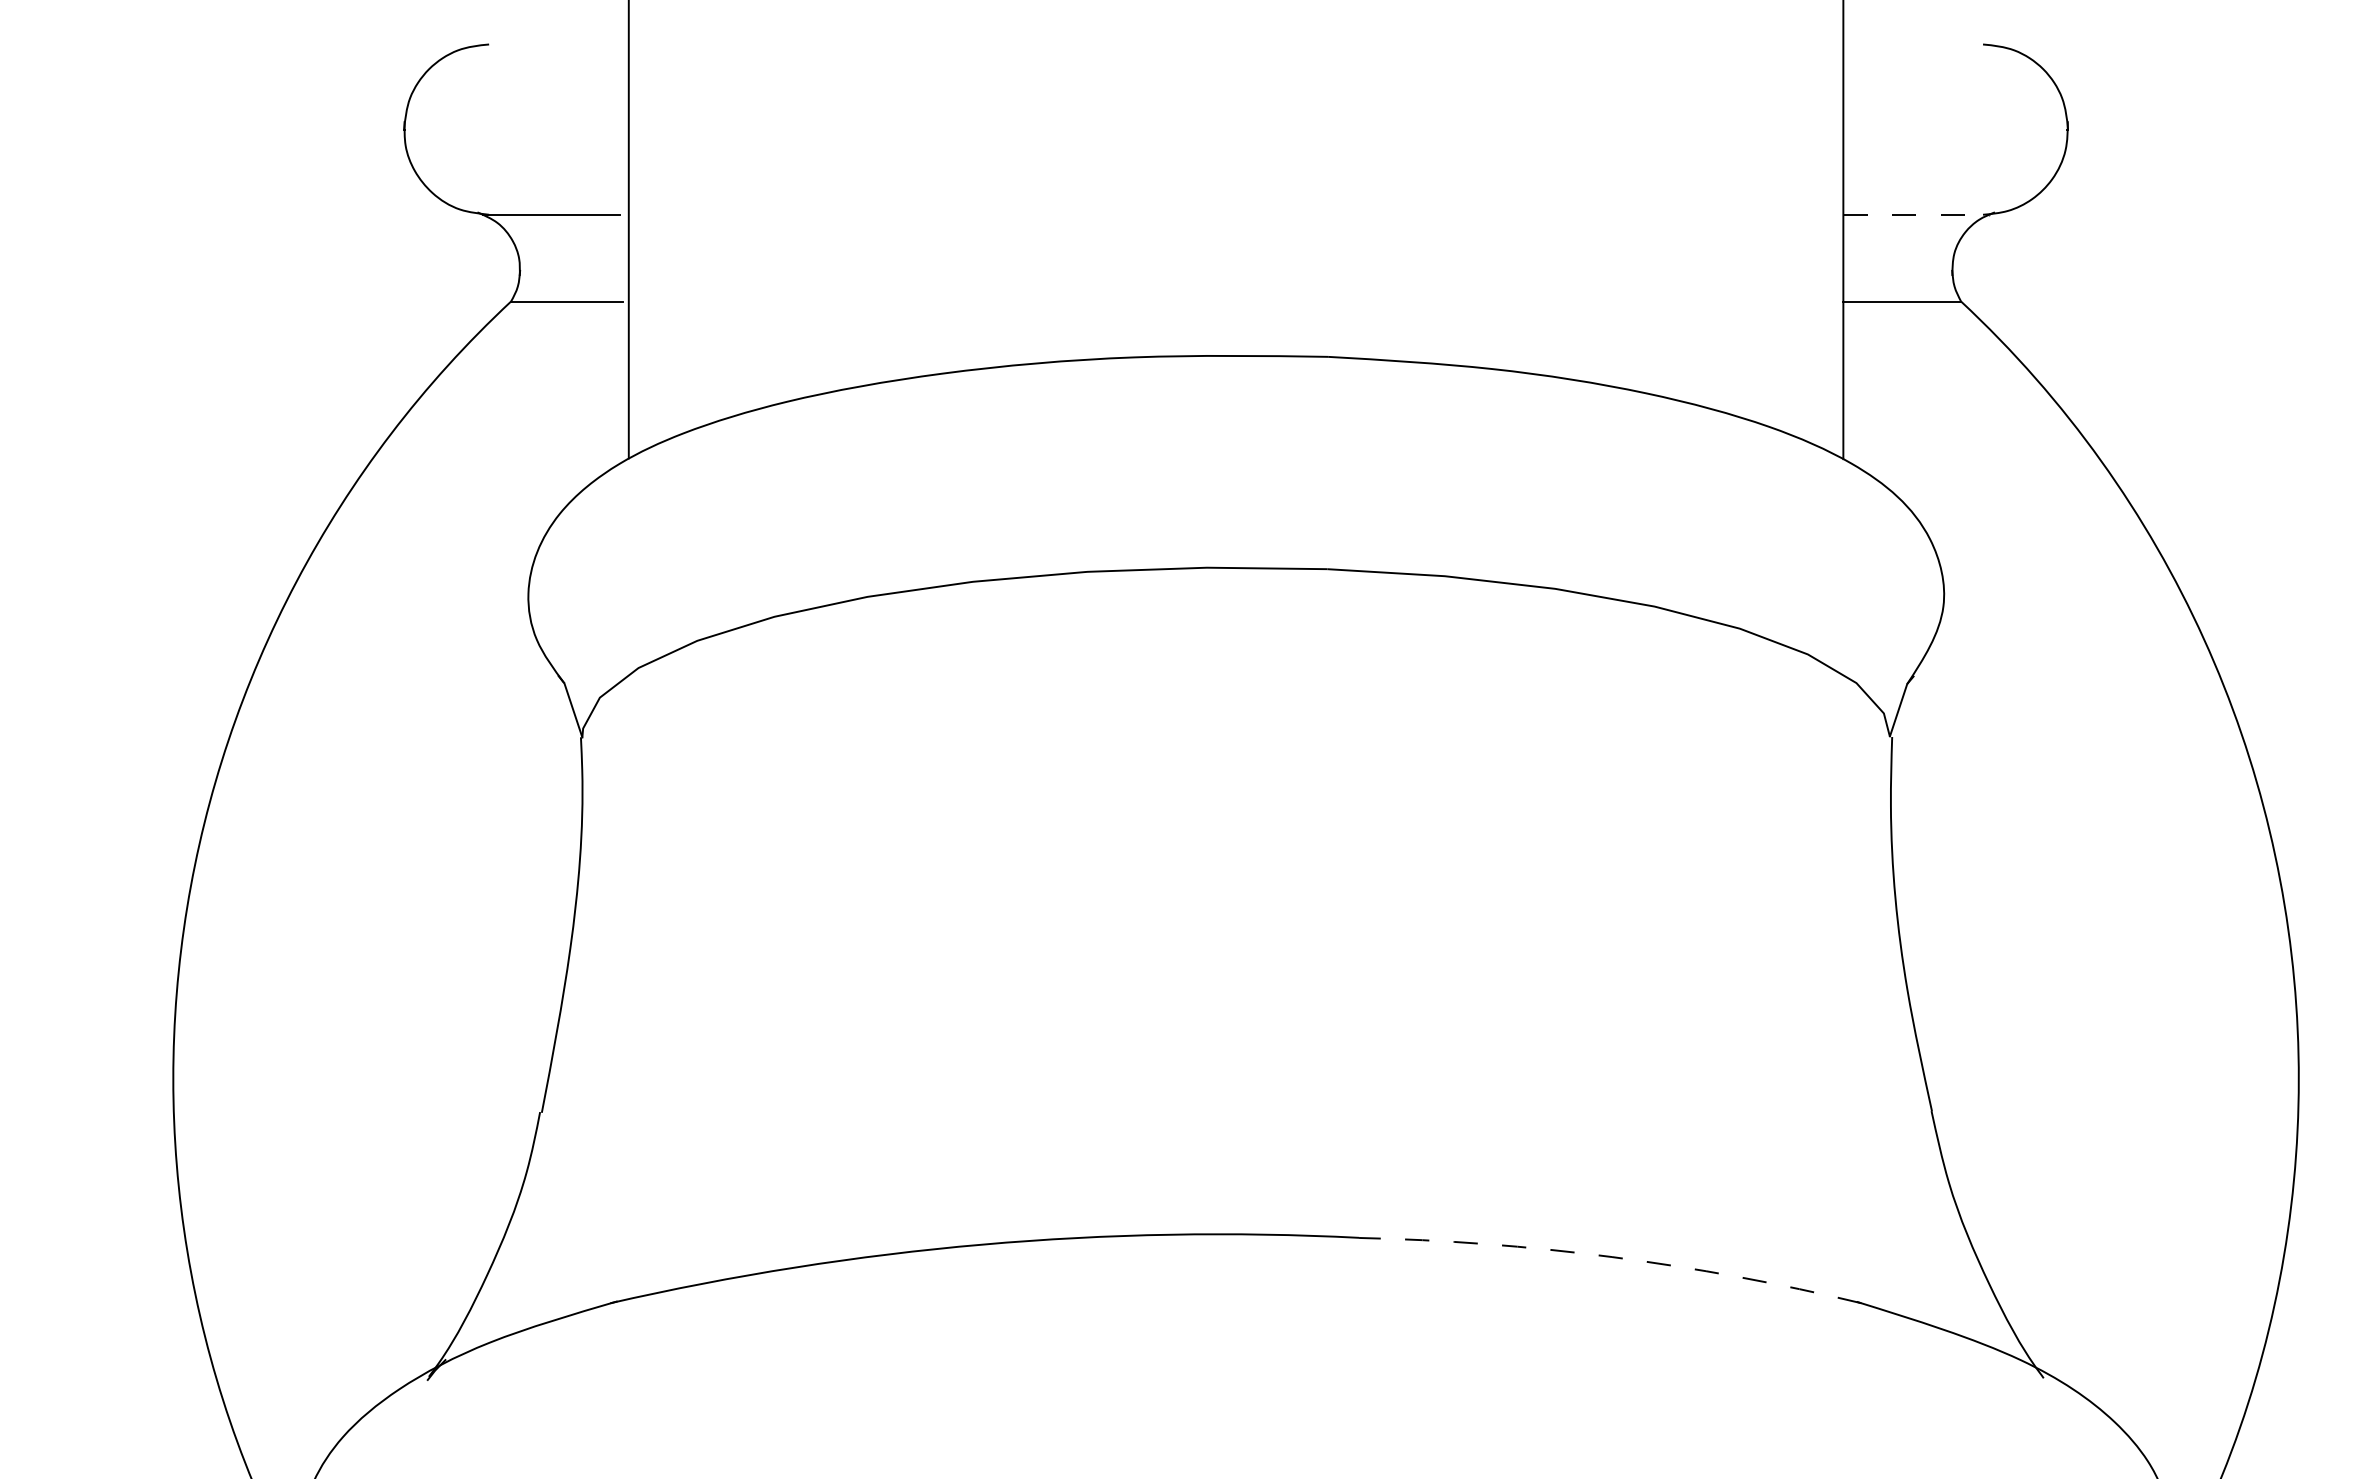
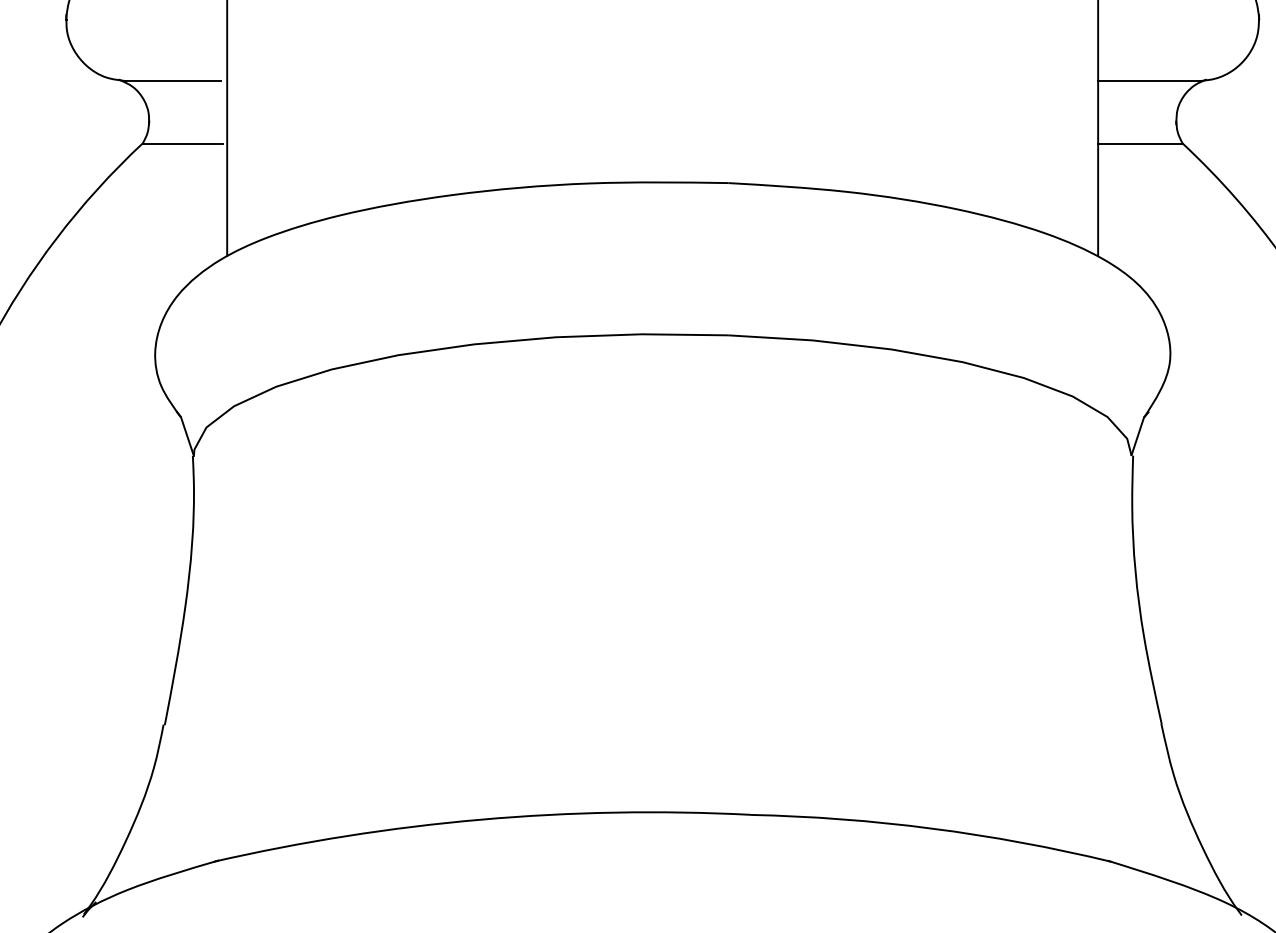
line: (1916, 214) -> (1150, 81), dashed -> solid
arc: (1612, 1257) -> (932, 828), dashed -> solid

